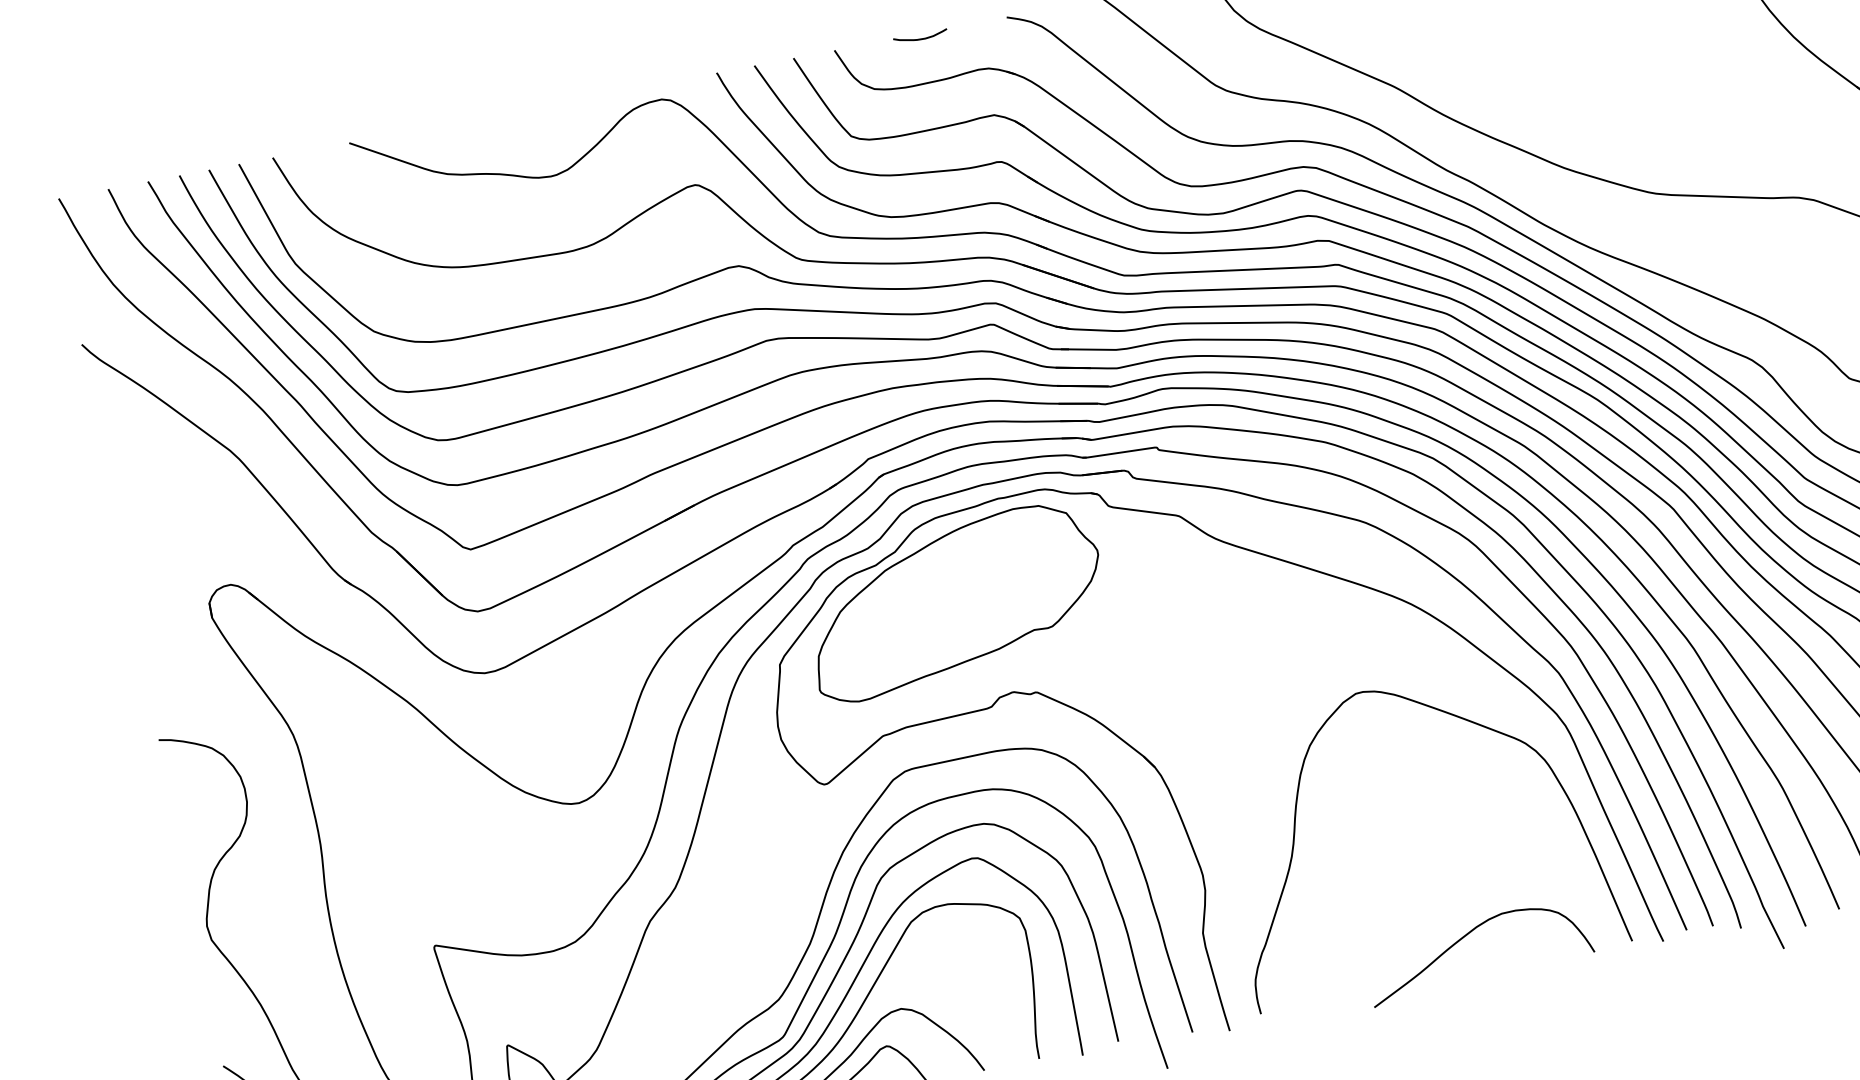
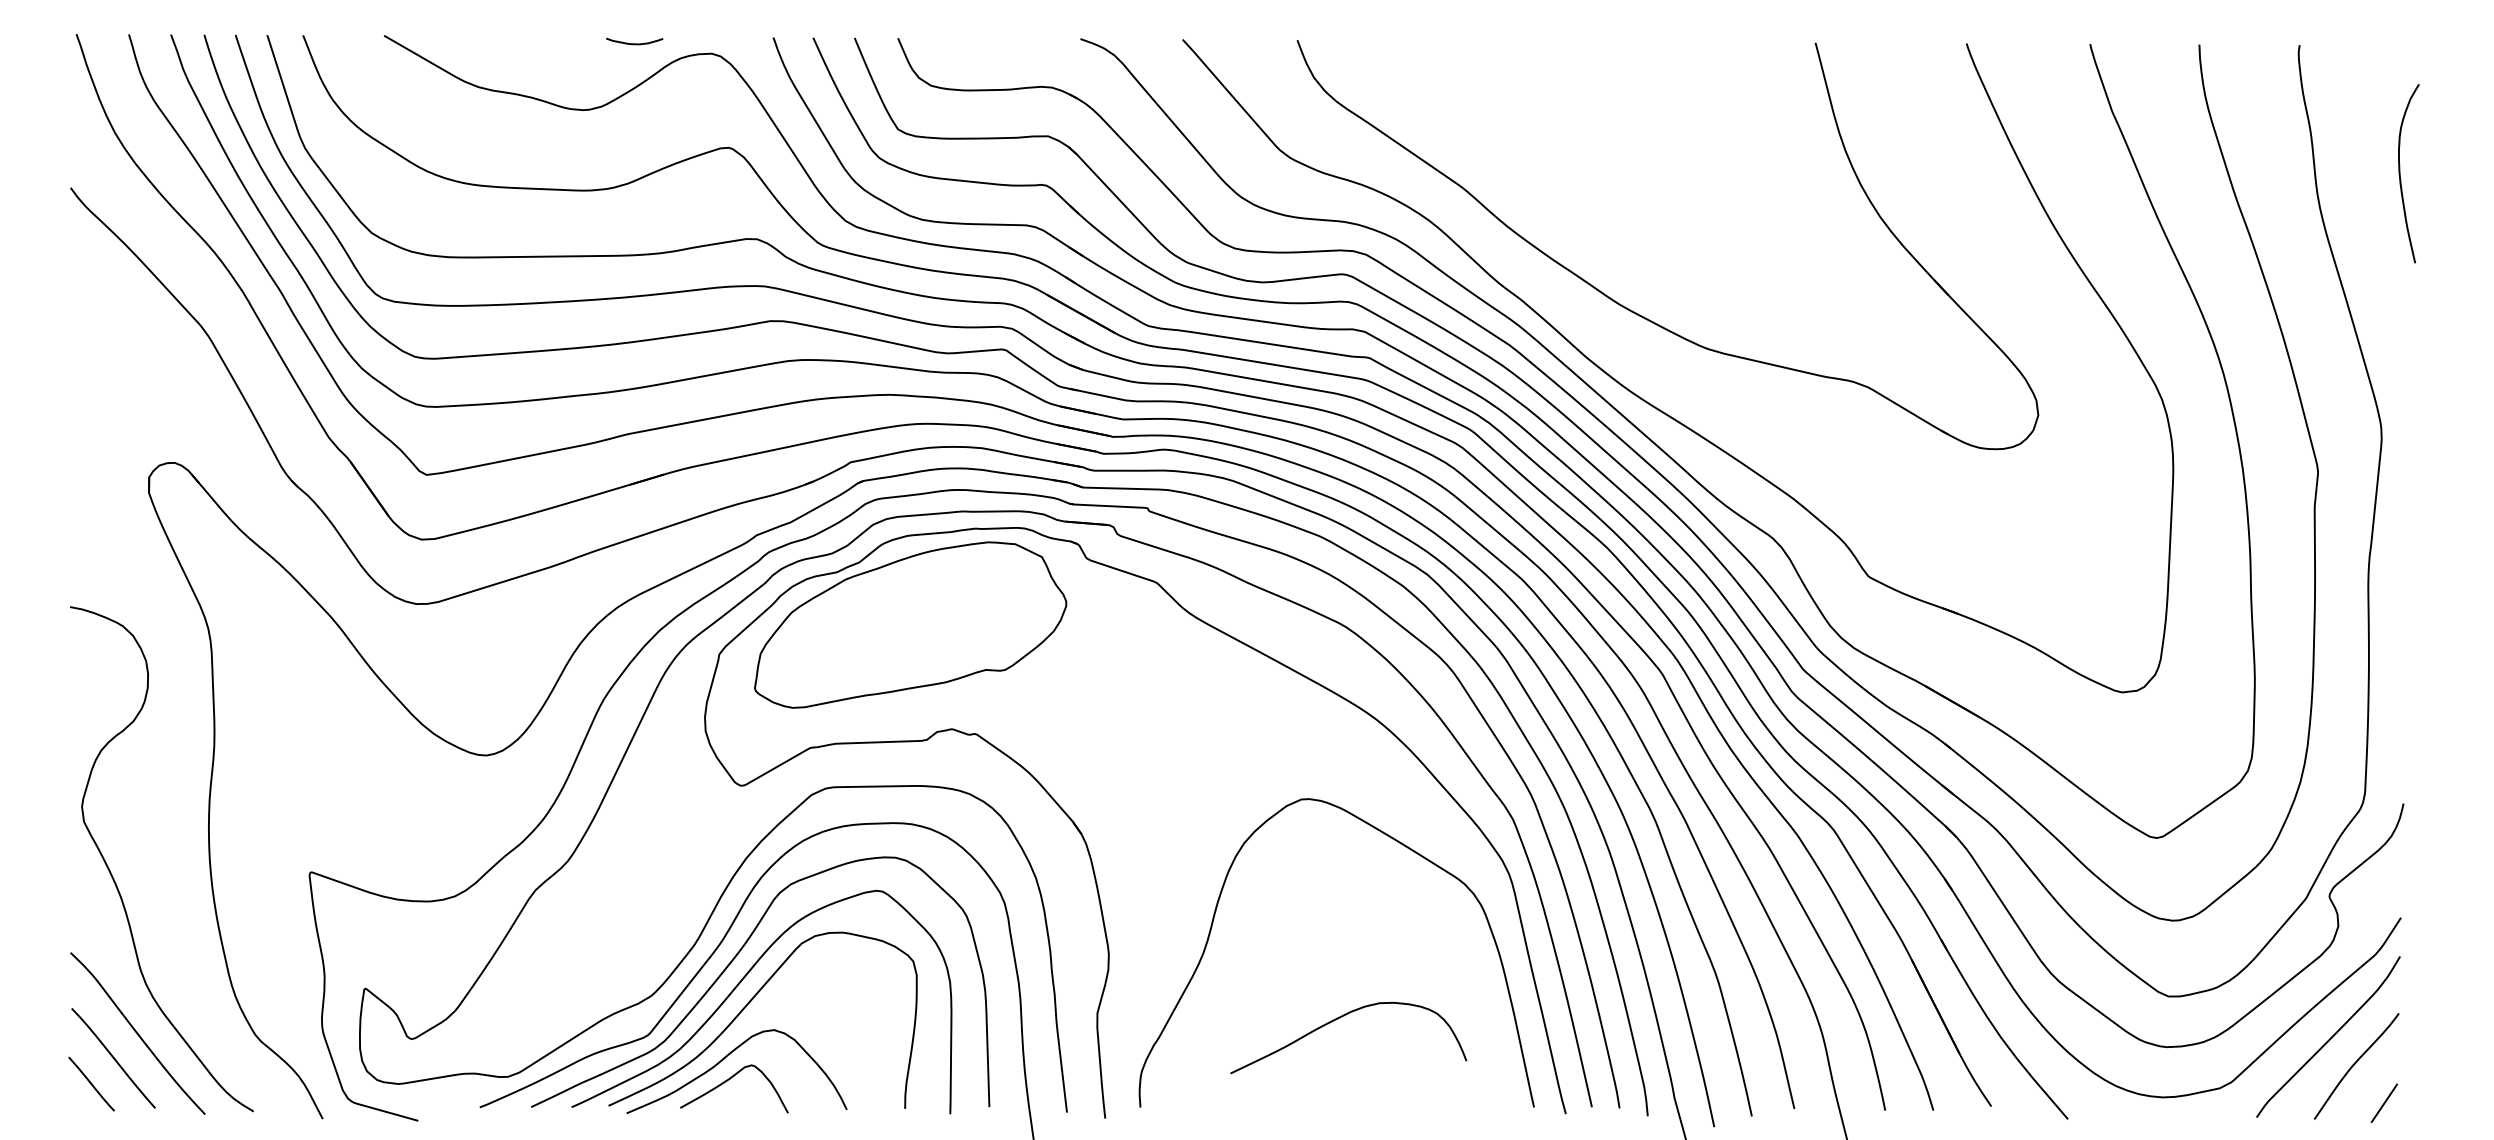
curve: (920, 38) -> (634, 43), moved
curve: (1466, 936) -> (1338, 1019), moved

